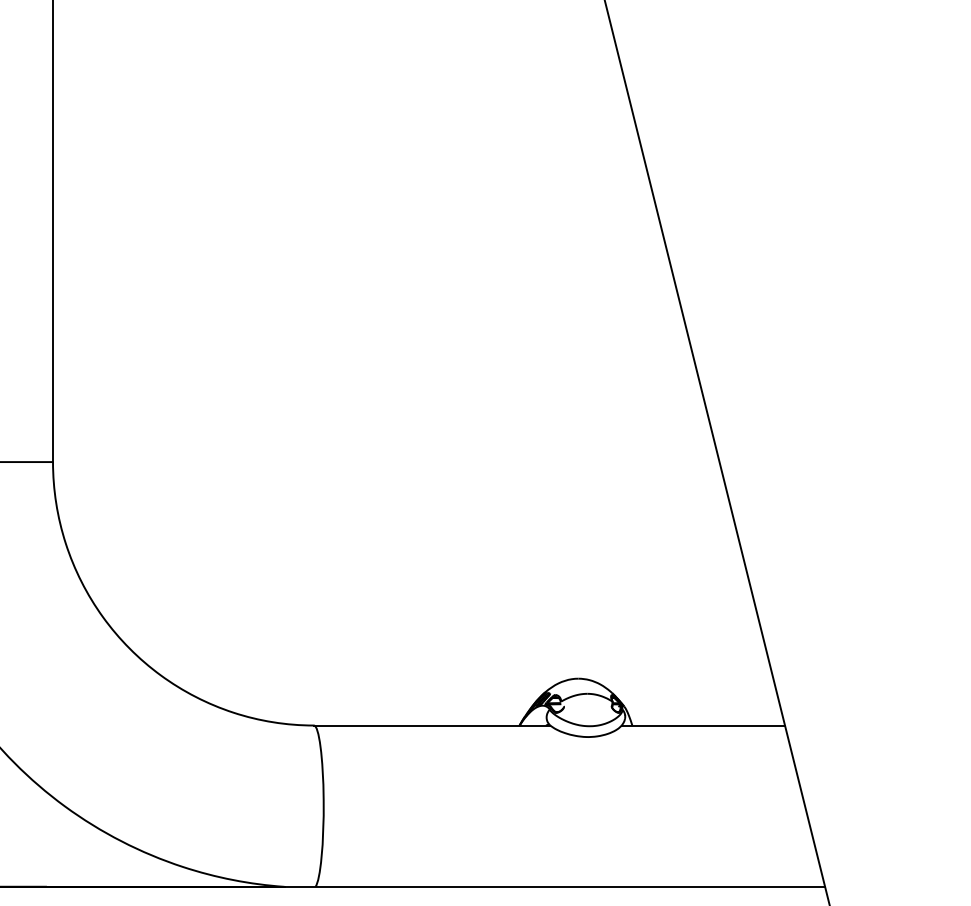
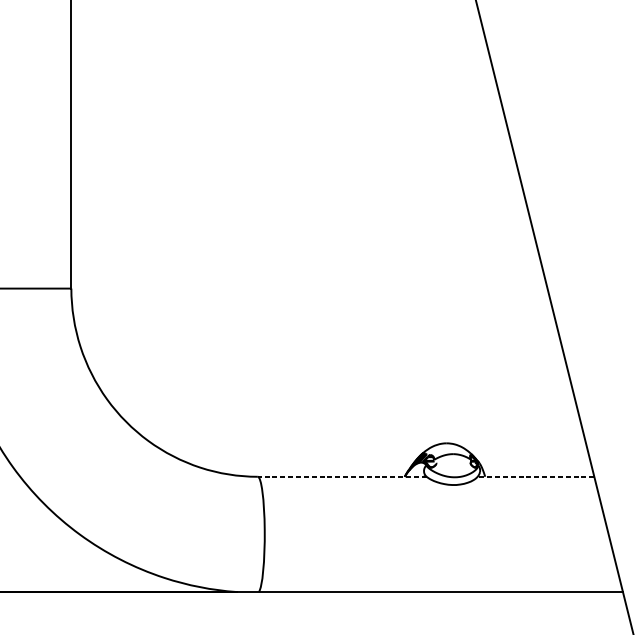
line: (431, 725) -> (341, 476), solid -> dashed
line: (703, 725) -> (536, 476), solid -> dashed

